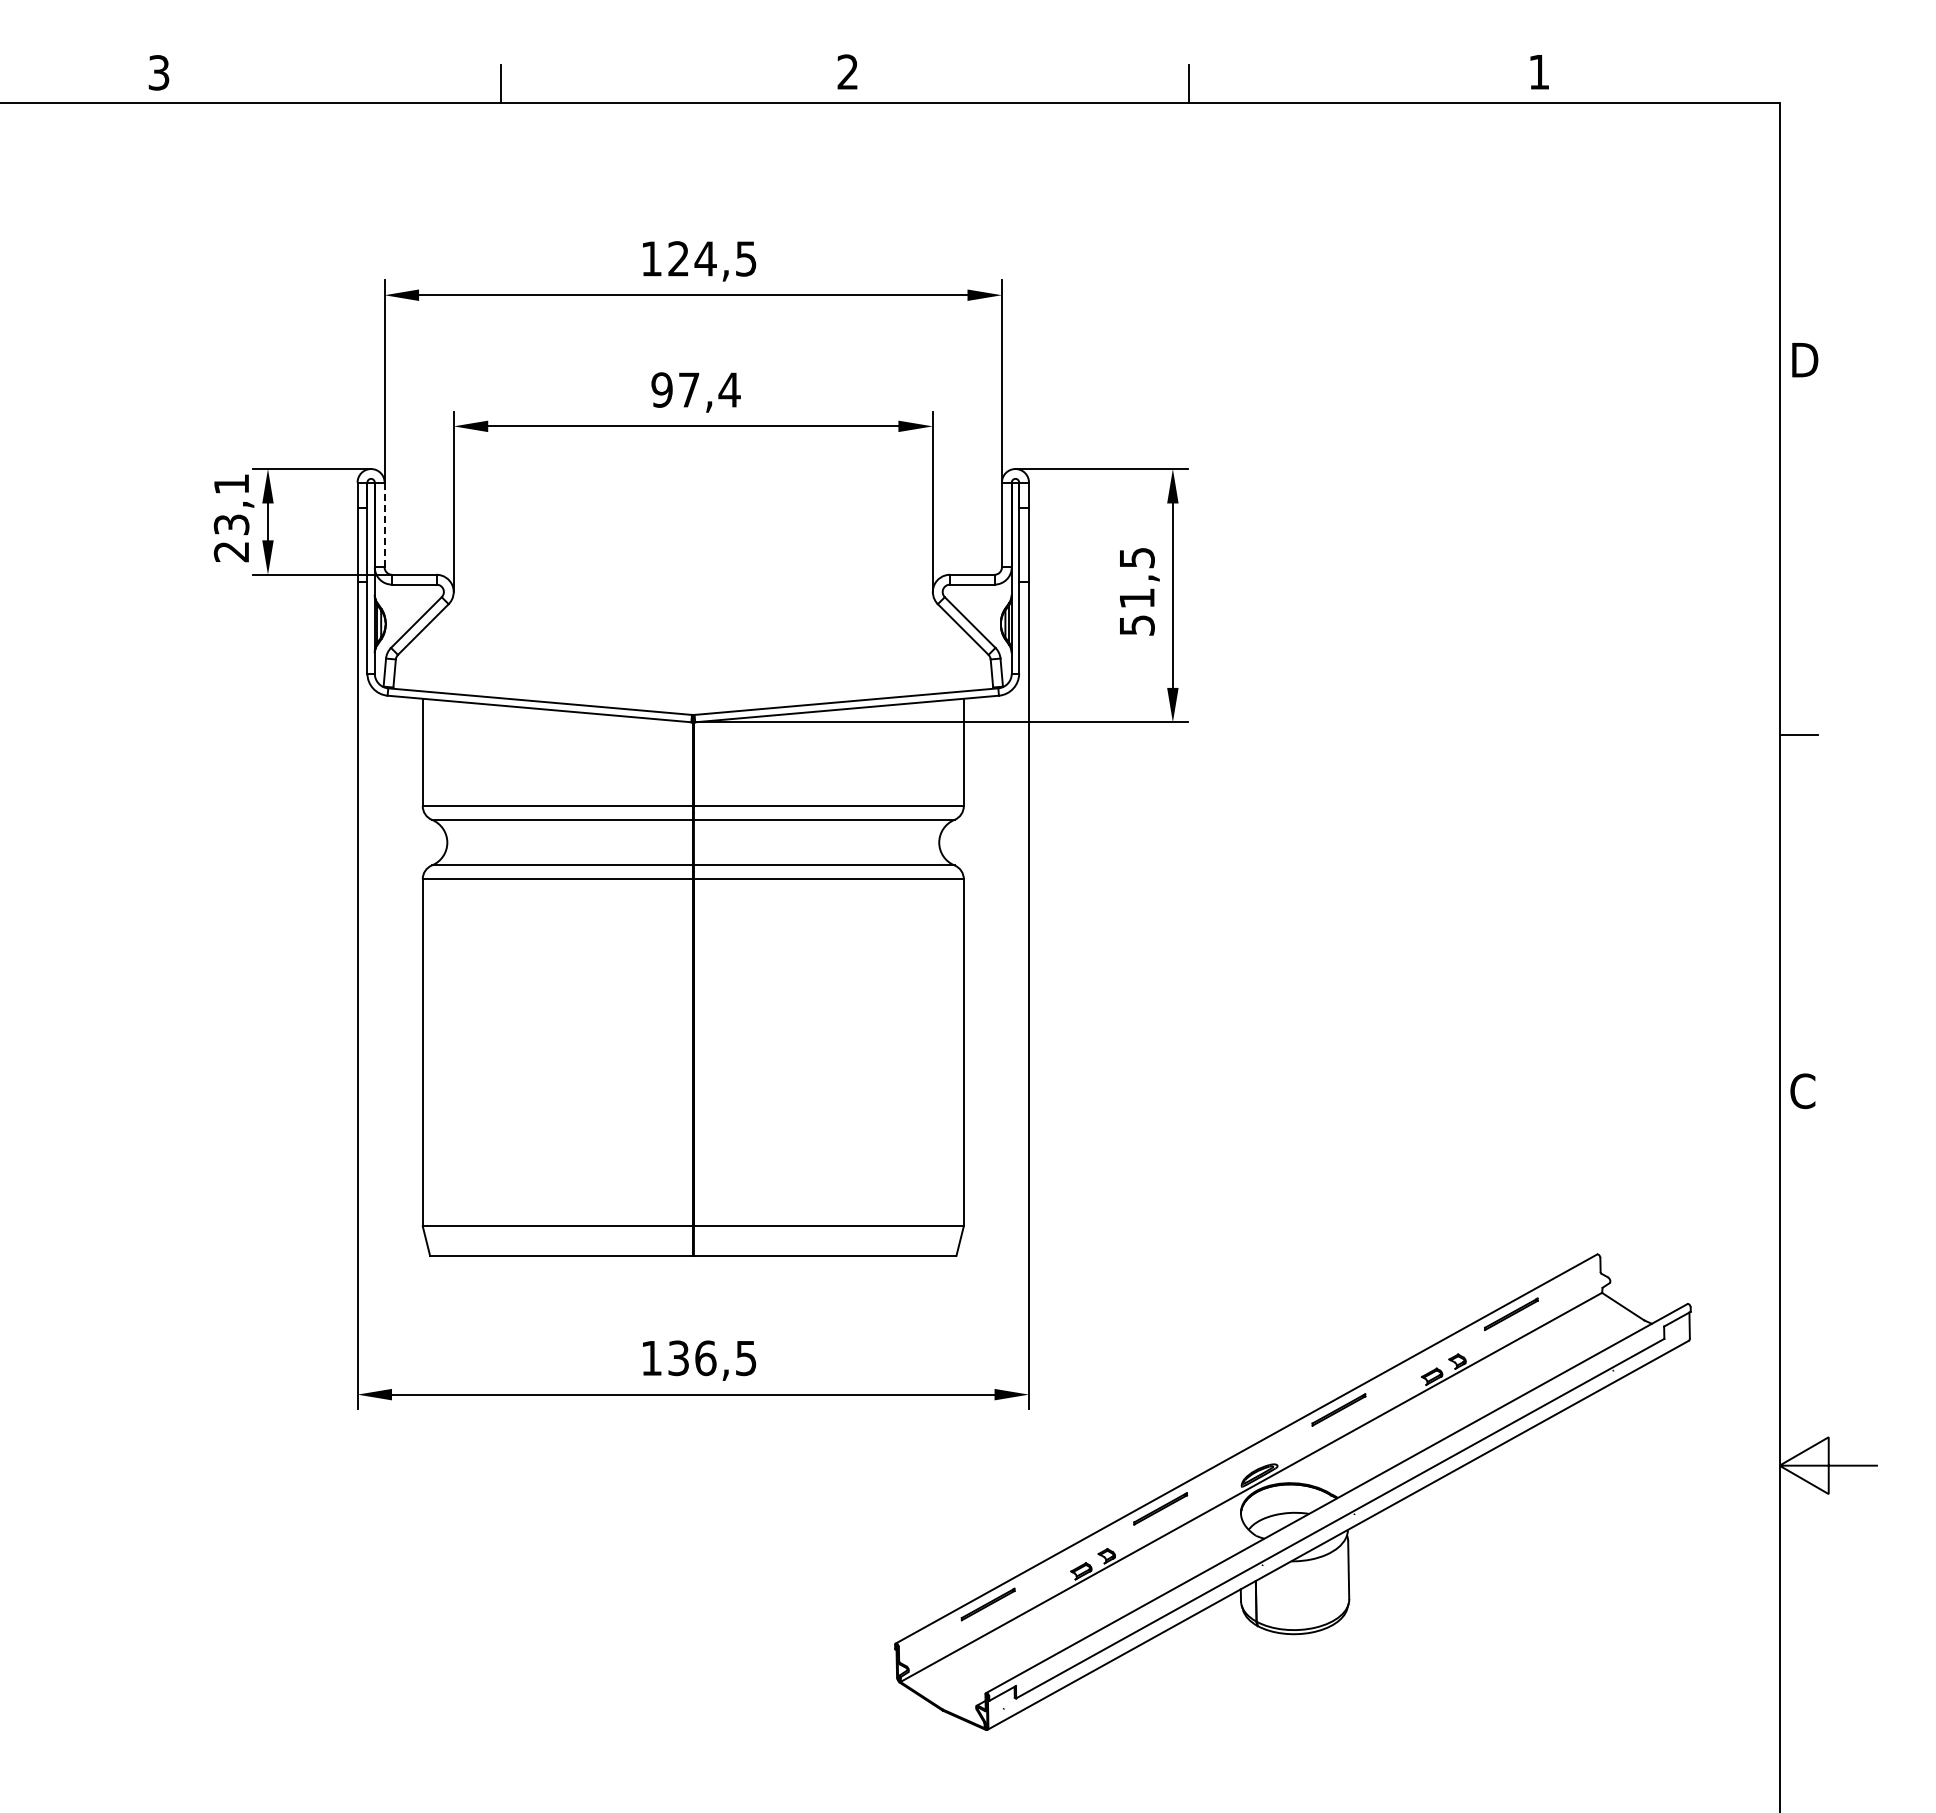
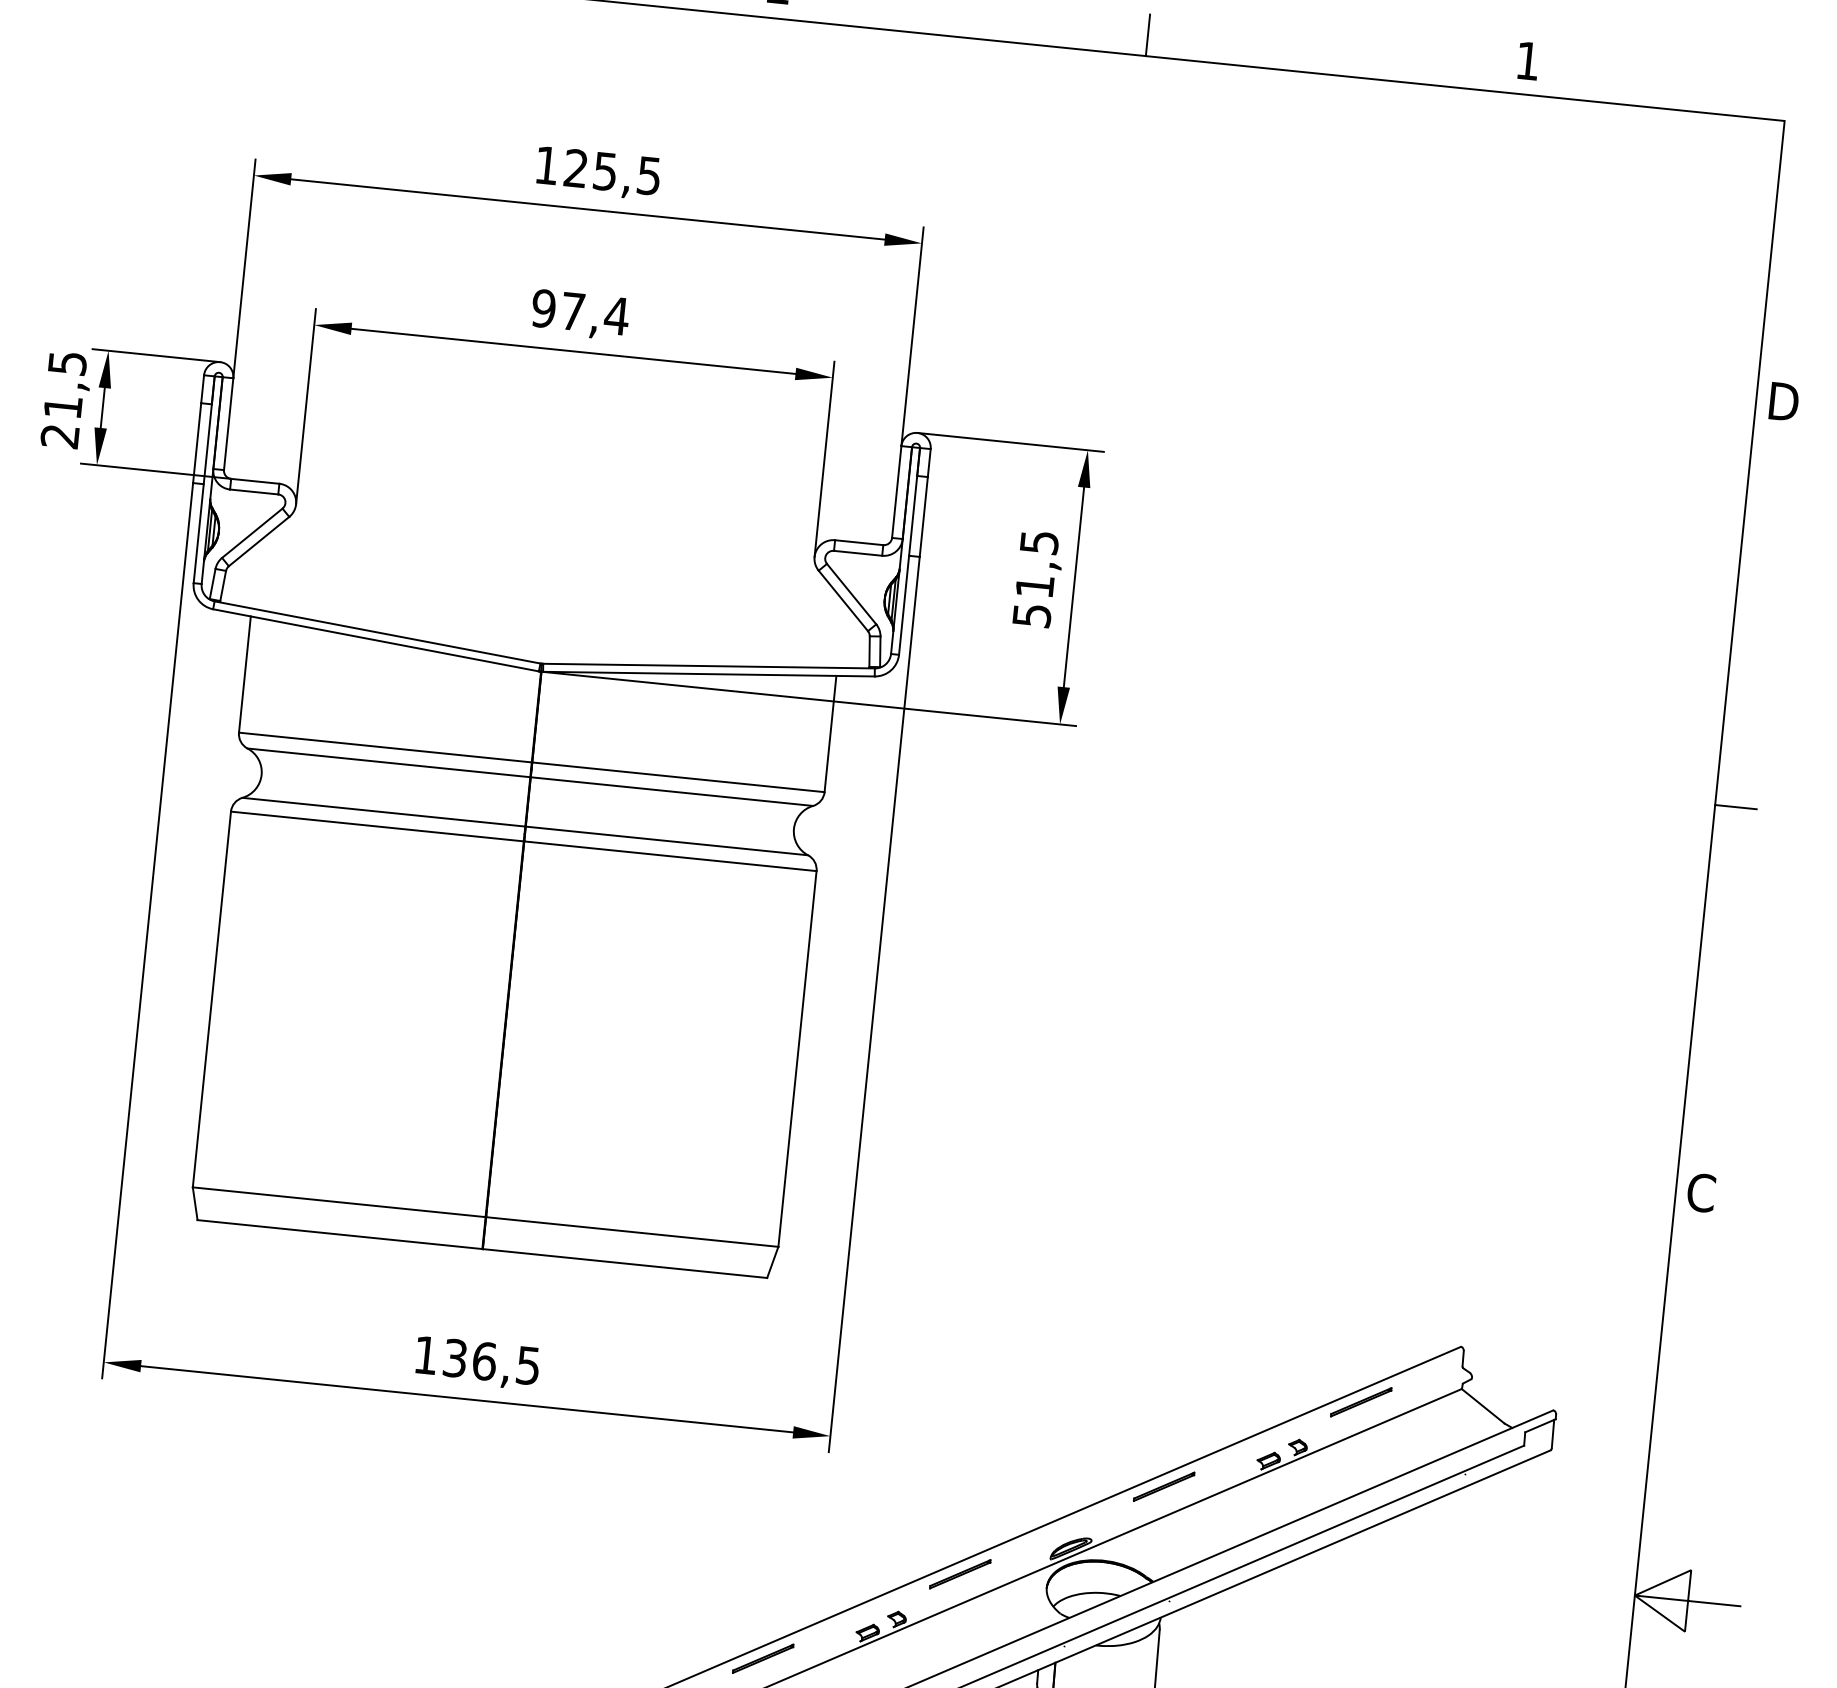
text: (705, 258) -> (605, 171), 124,5 -> 125,5
text: (231, 504) -> (65, 385), 23,1 -> 21,5
line: (384, 524) -> (228, 423), dashed -> solid

